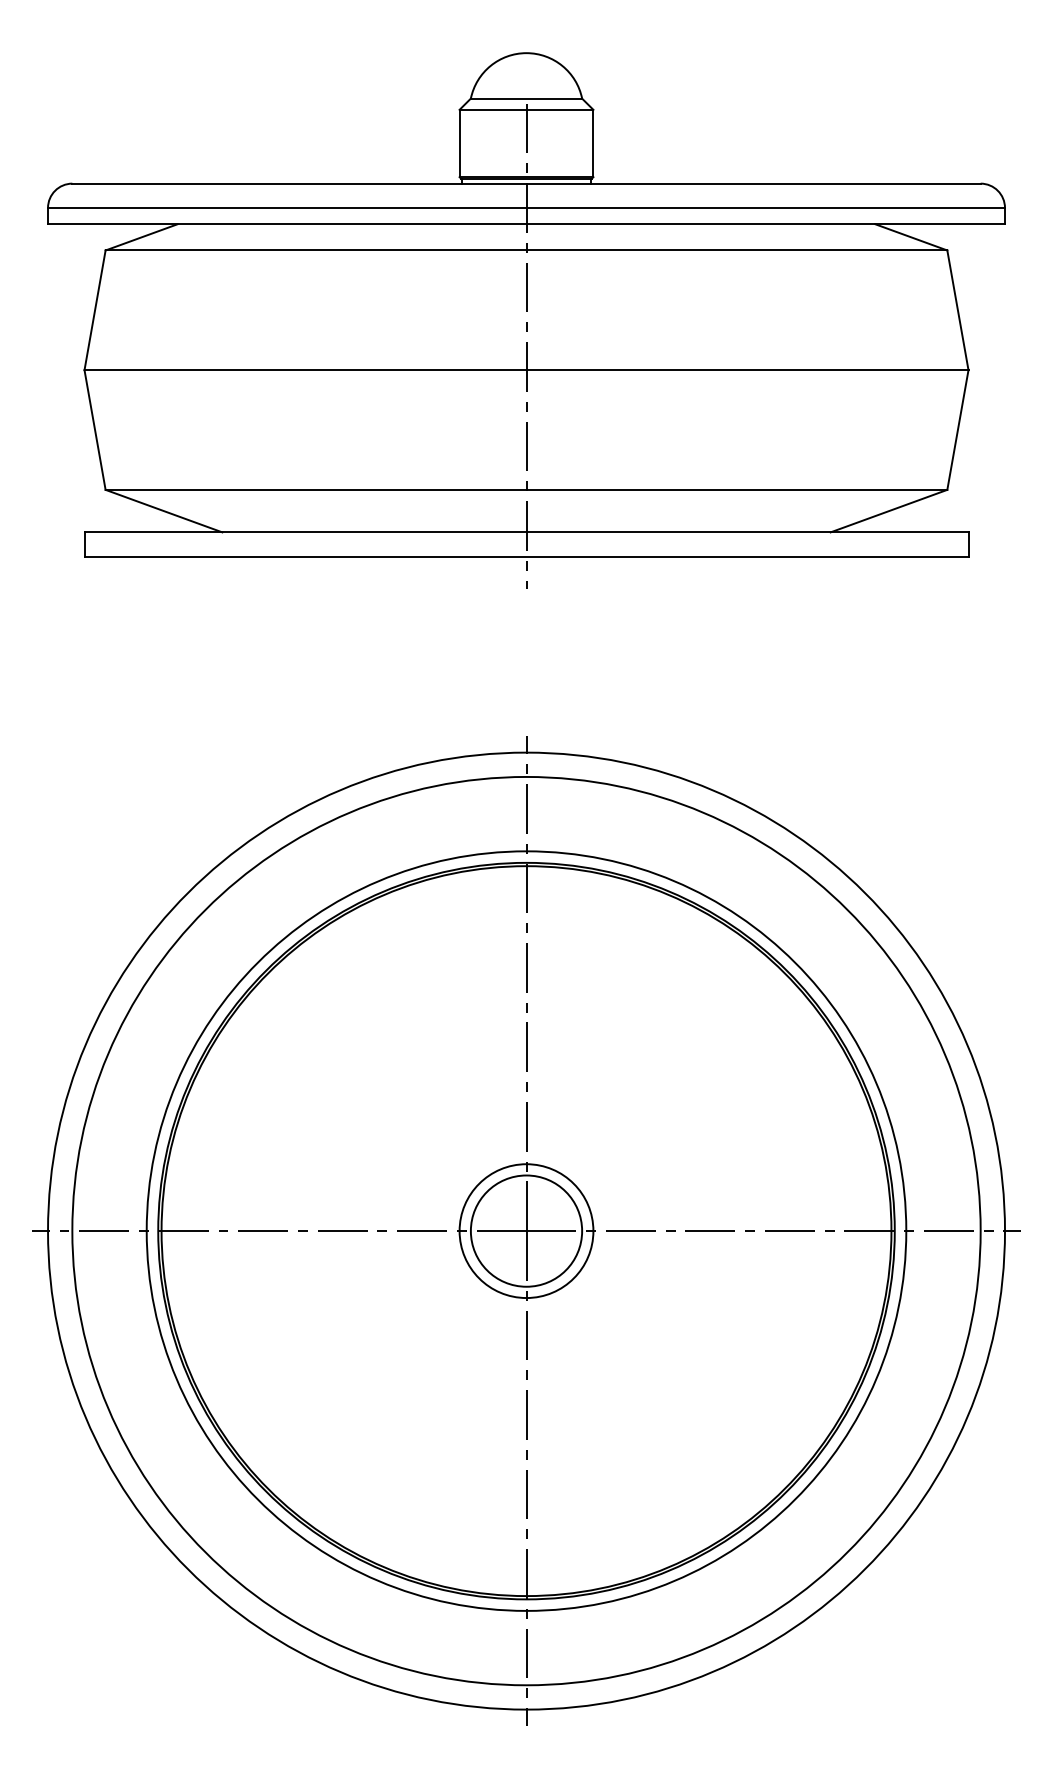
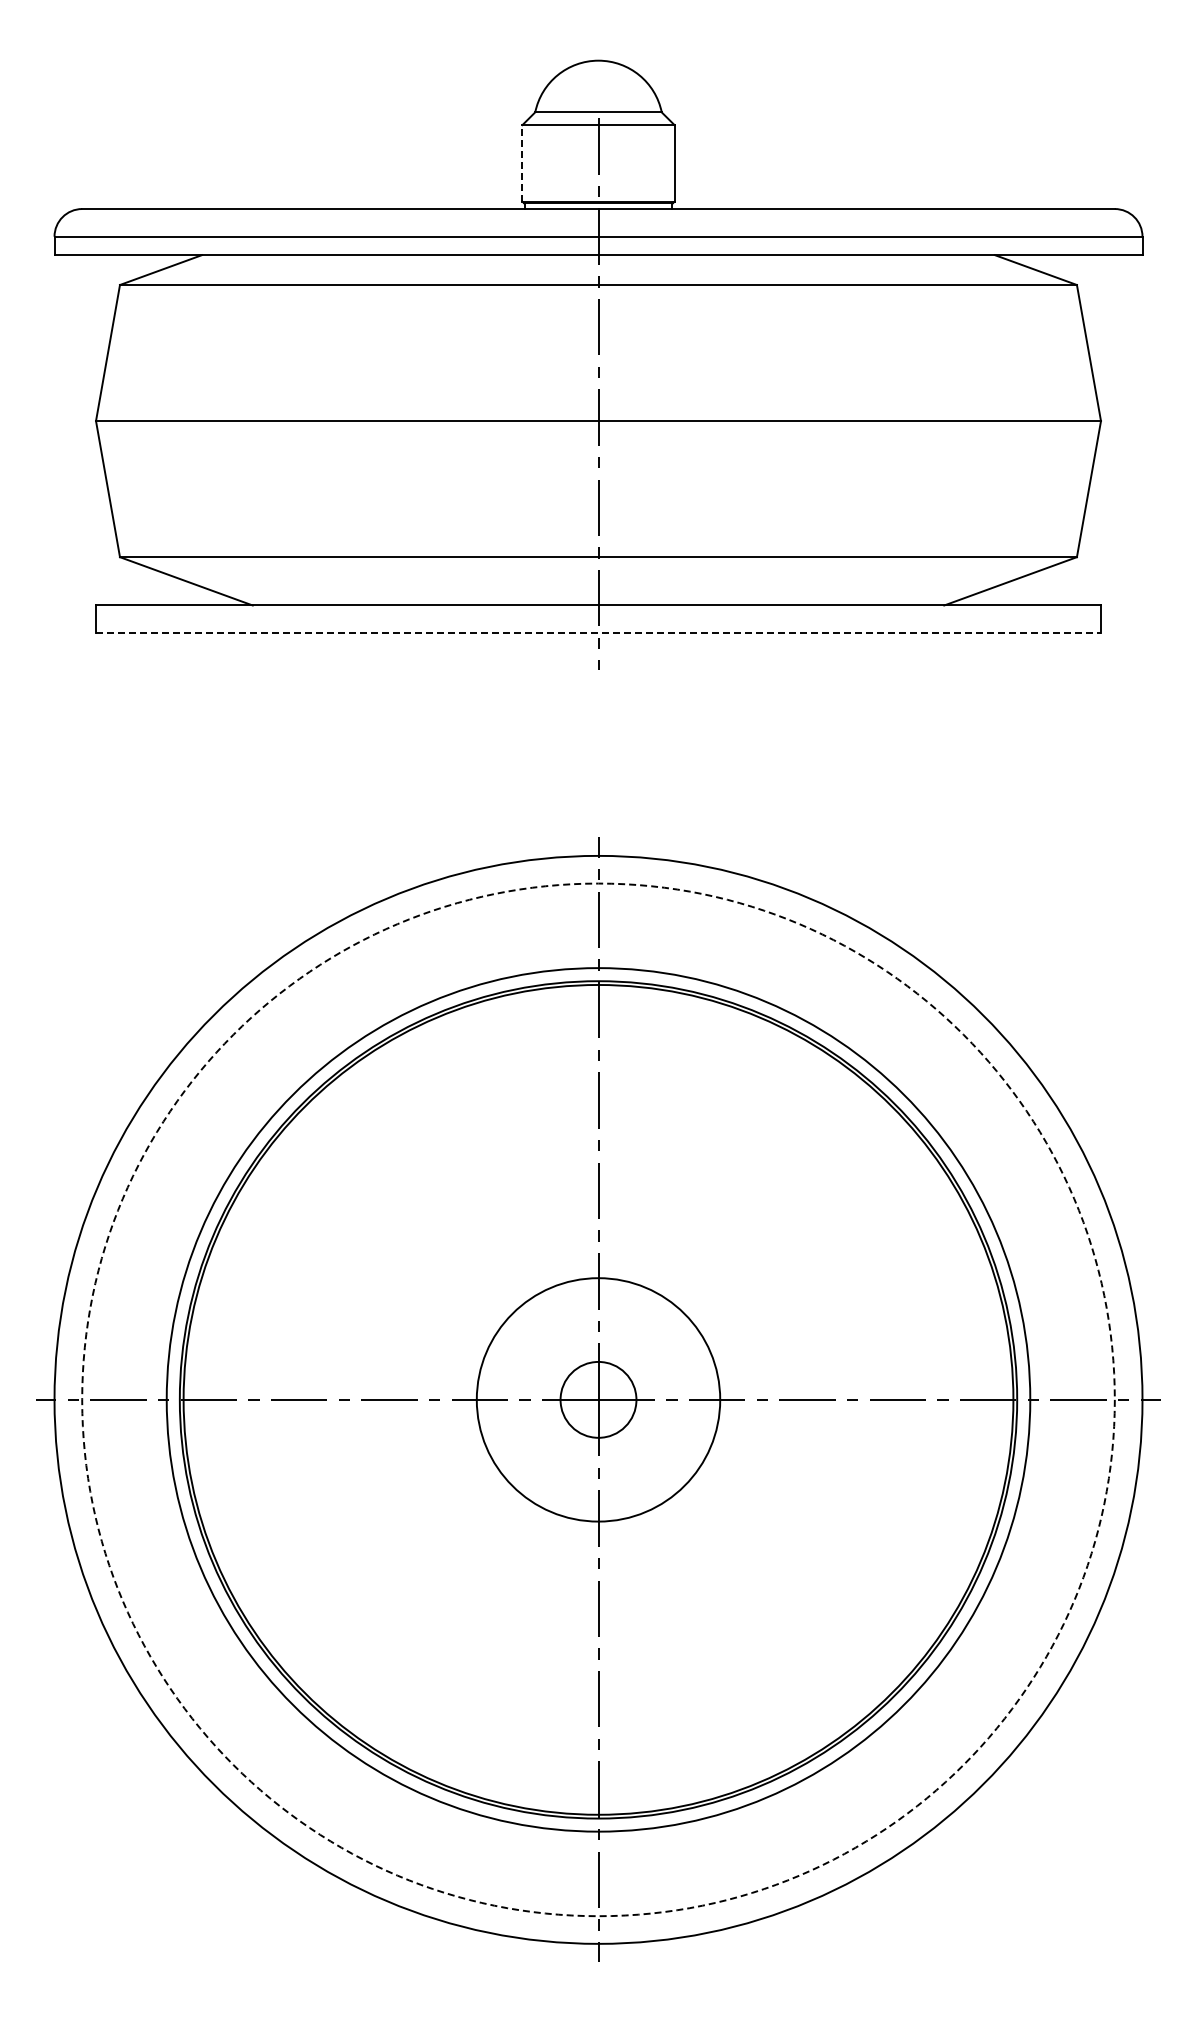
line: (459, 142) -> (522, 162), solid -> dashed
line: (527, 557) -> (599, 633), solid -> dashed
circle: (526, 1230) -> (598, 1399), size x0.6
circle: (526, 1230) -> (598, 1399), size x1.6
circle: (526, 1230) -> (598, 1399), solid -> dashed

